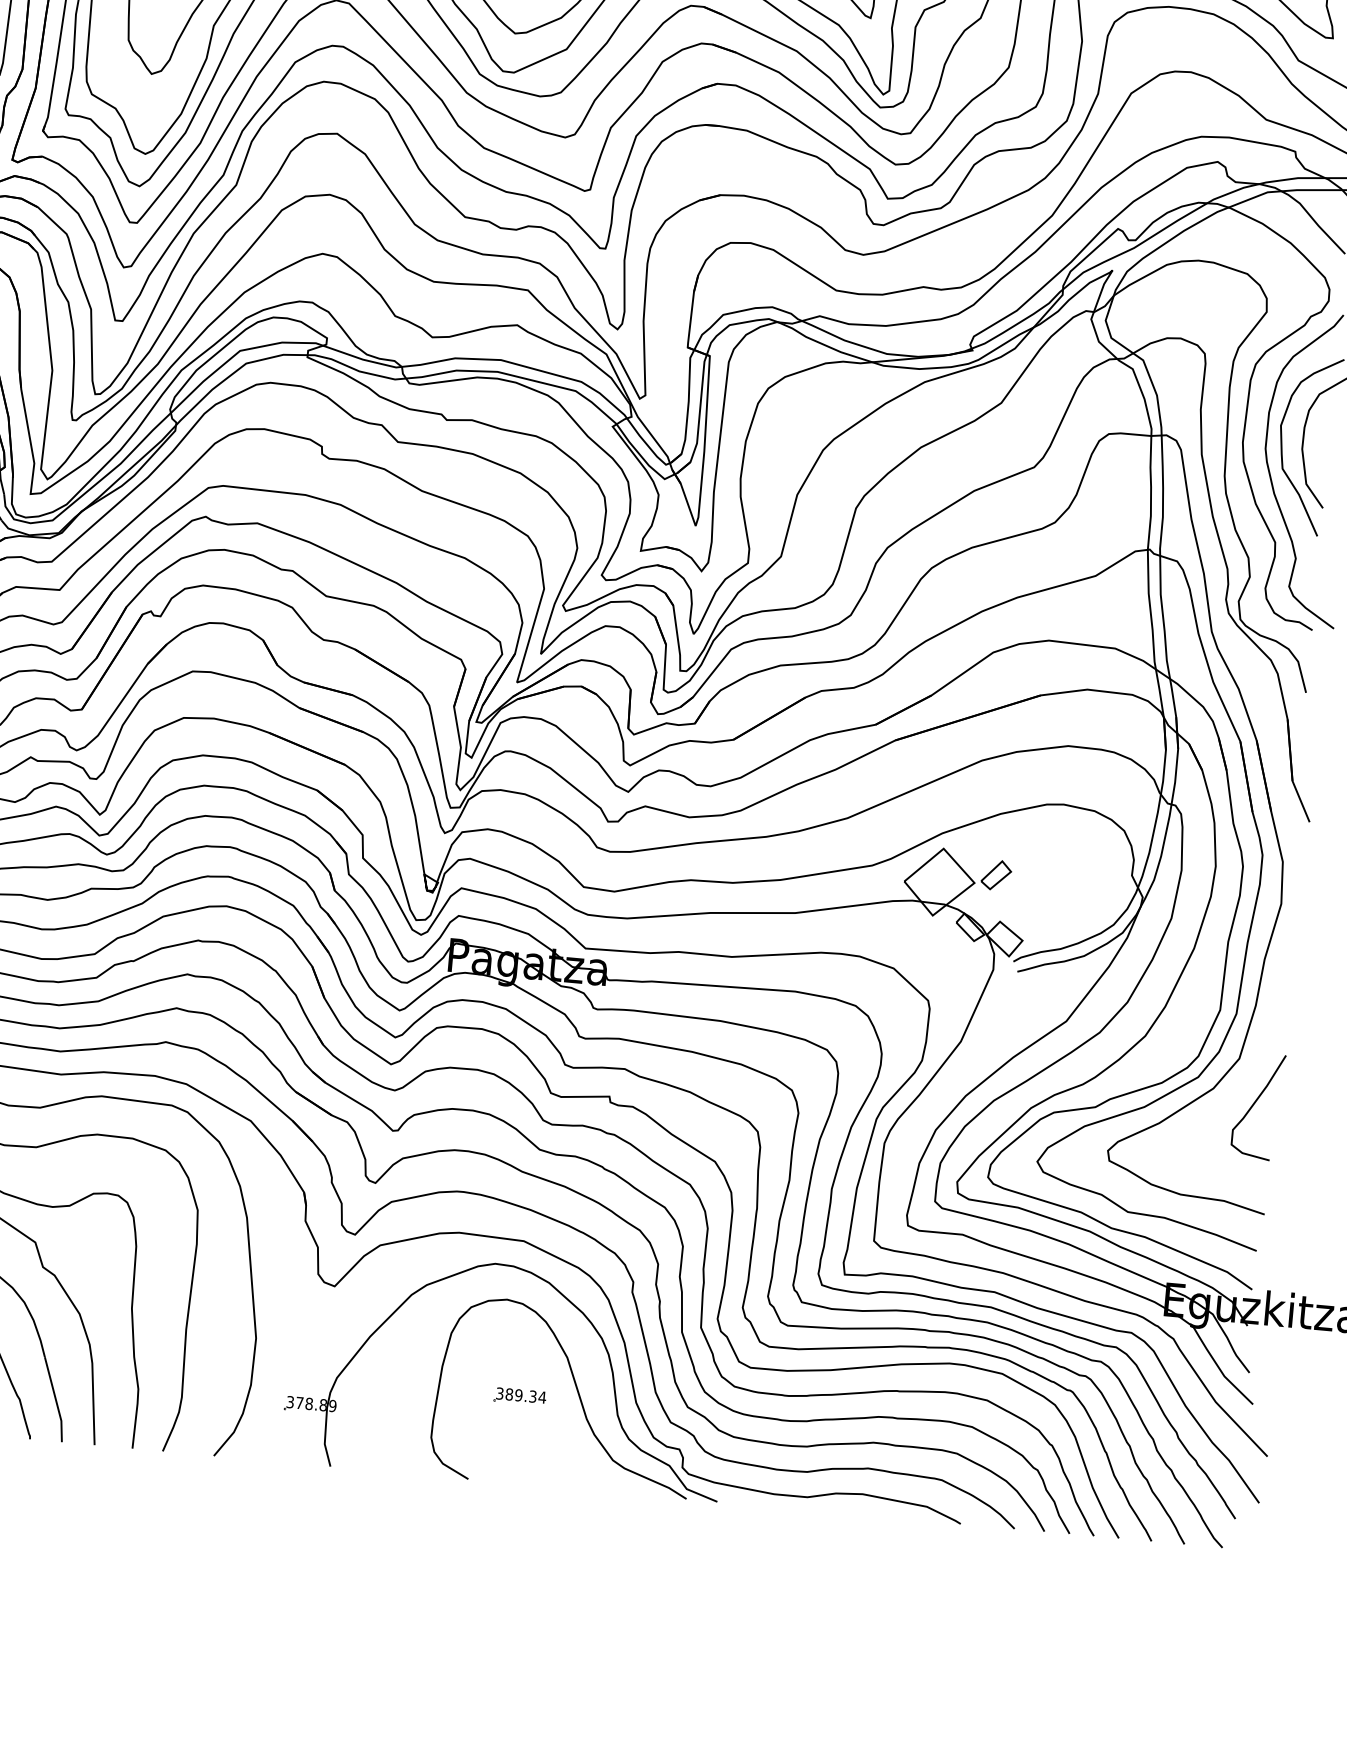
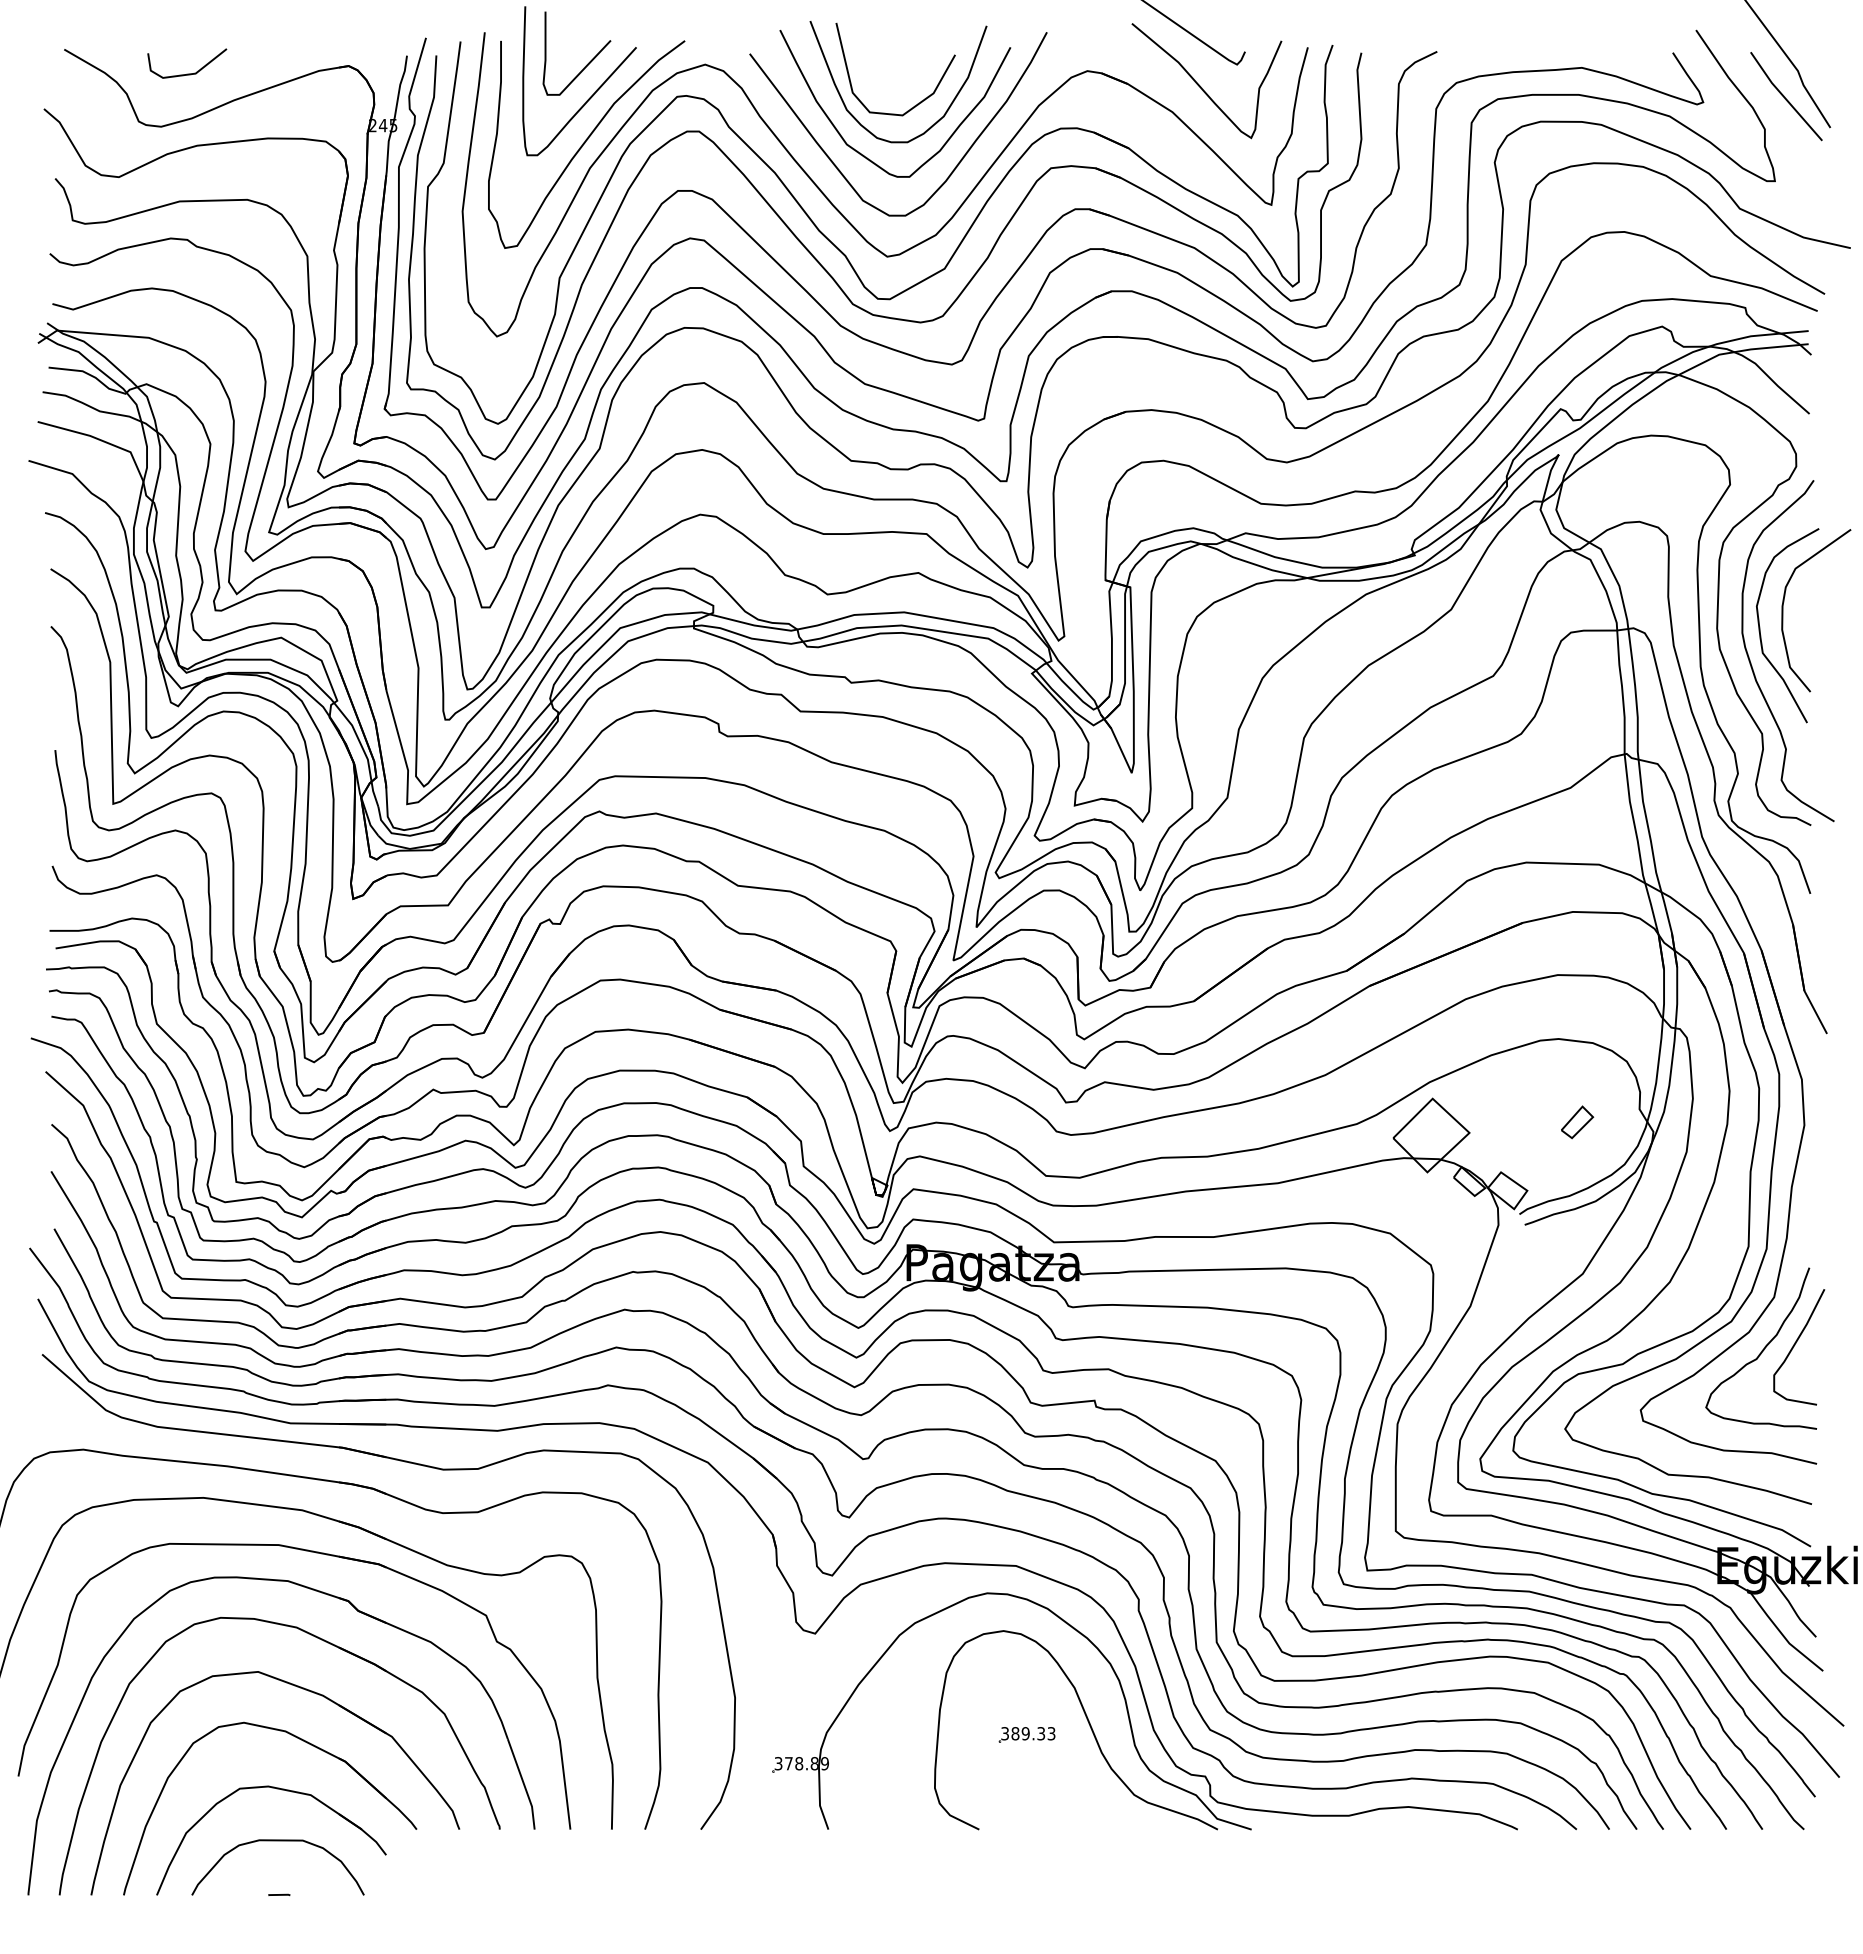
part: (996, 875) -> (1577, 1122), moved
curve: (1224, 1105) -> (1762, 1349), added
text: (542, 1397) -> (1051, 1733), 389.34 -> 389.33

